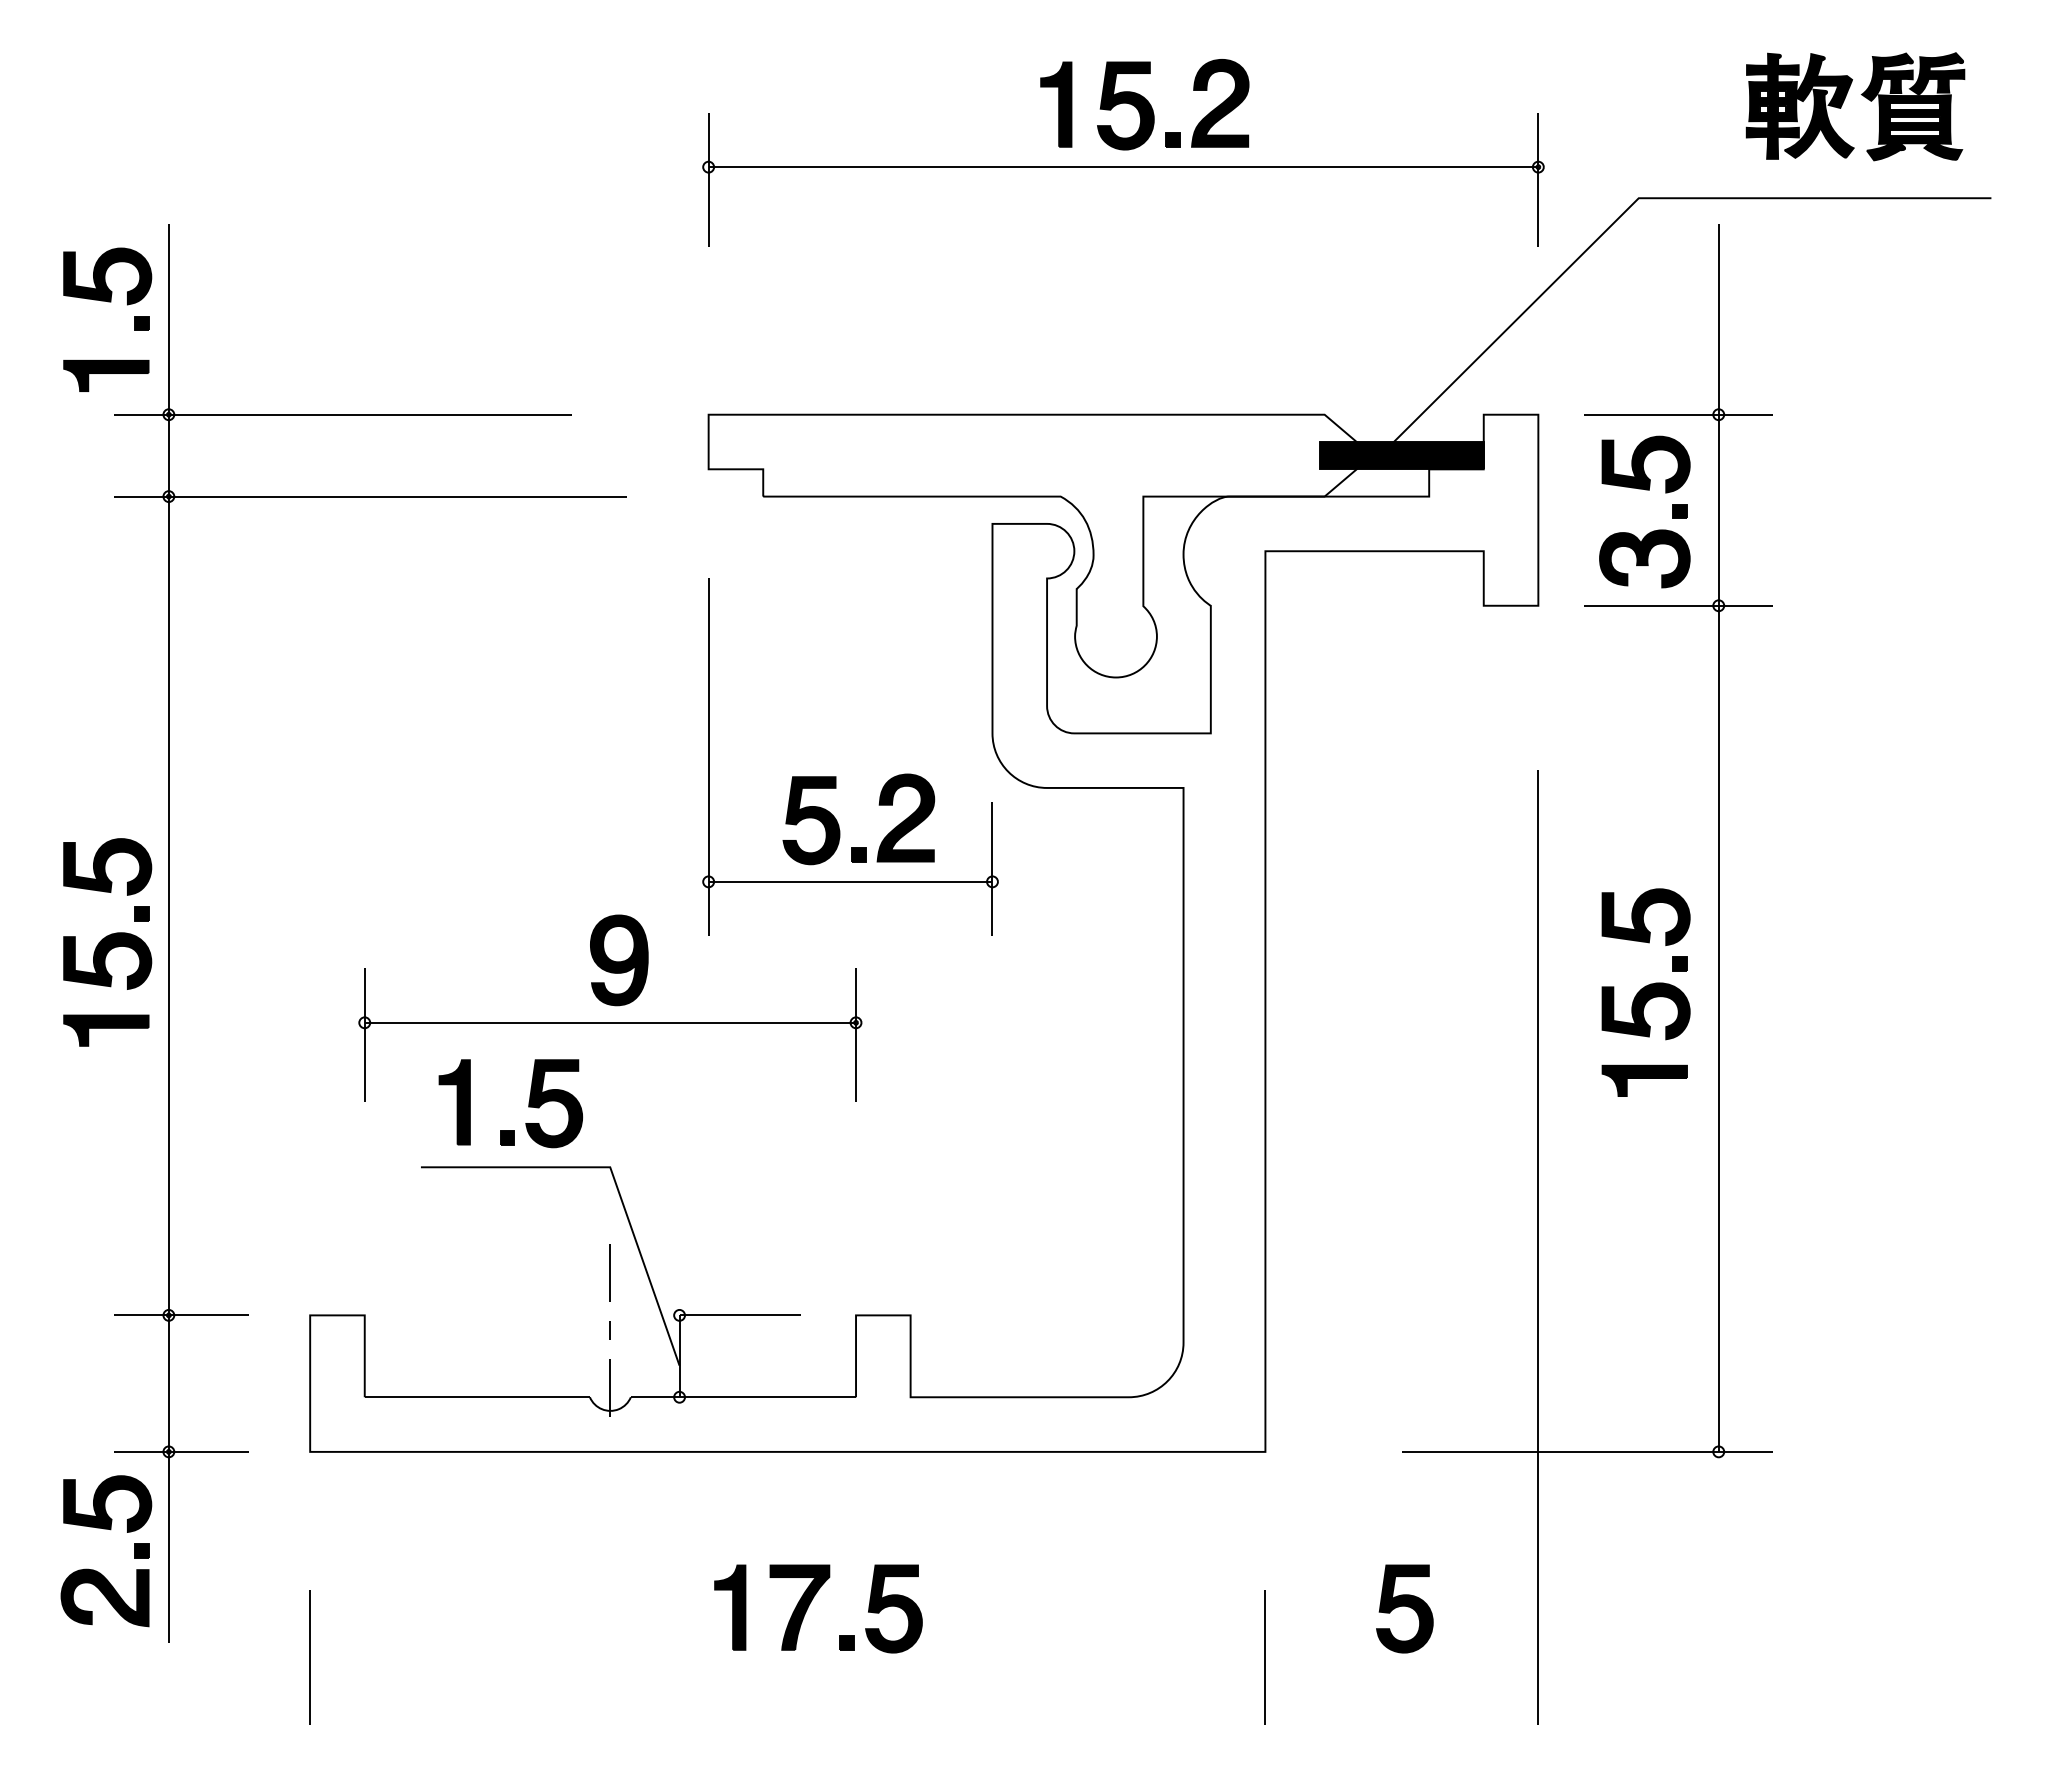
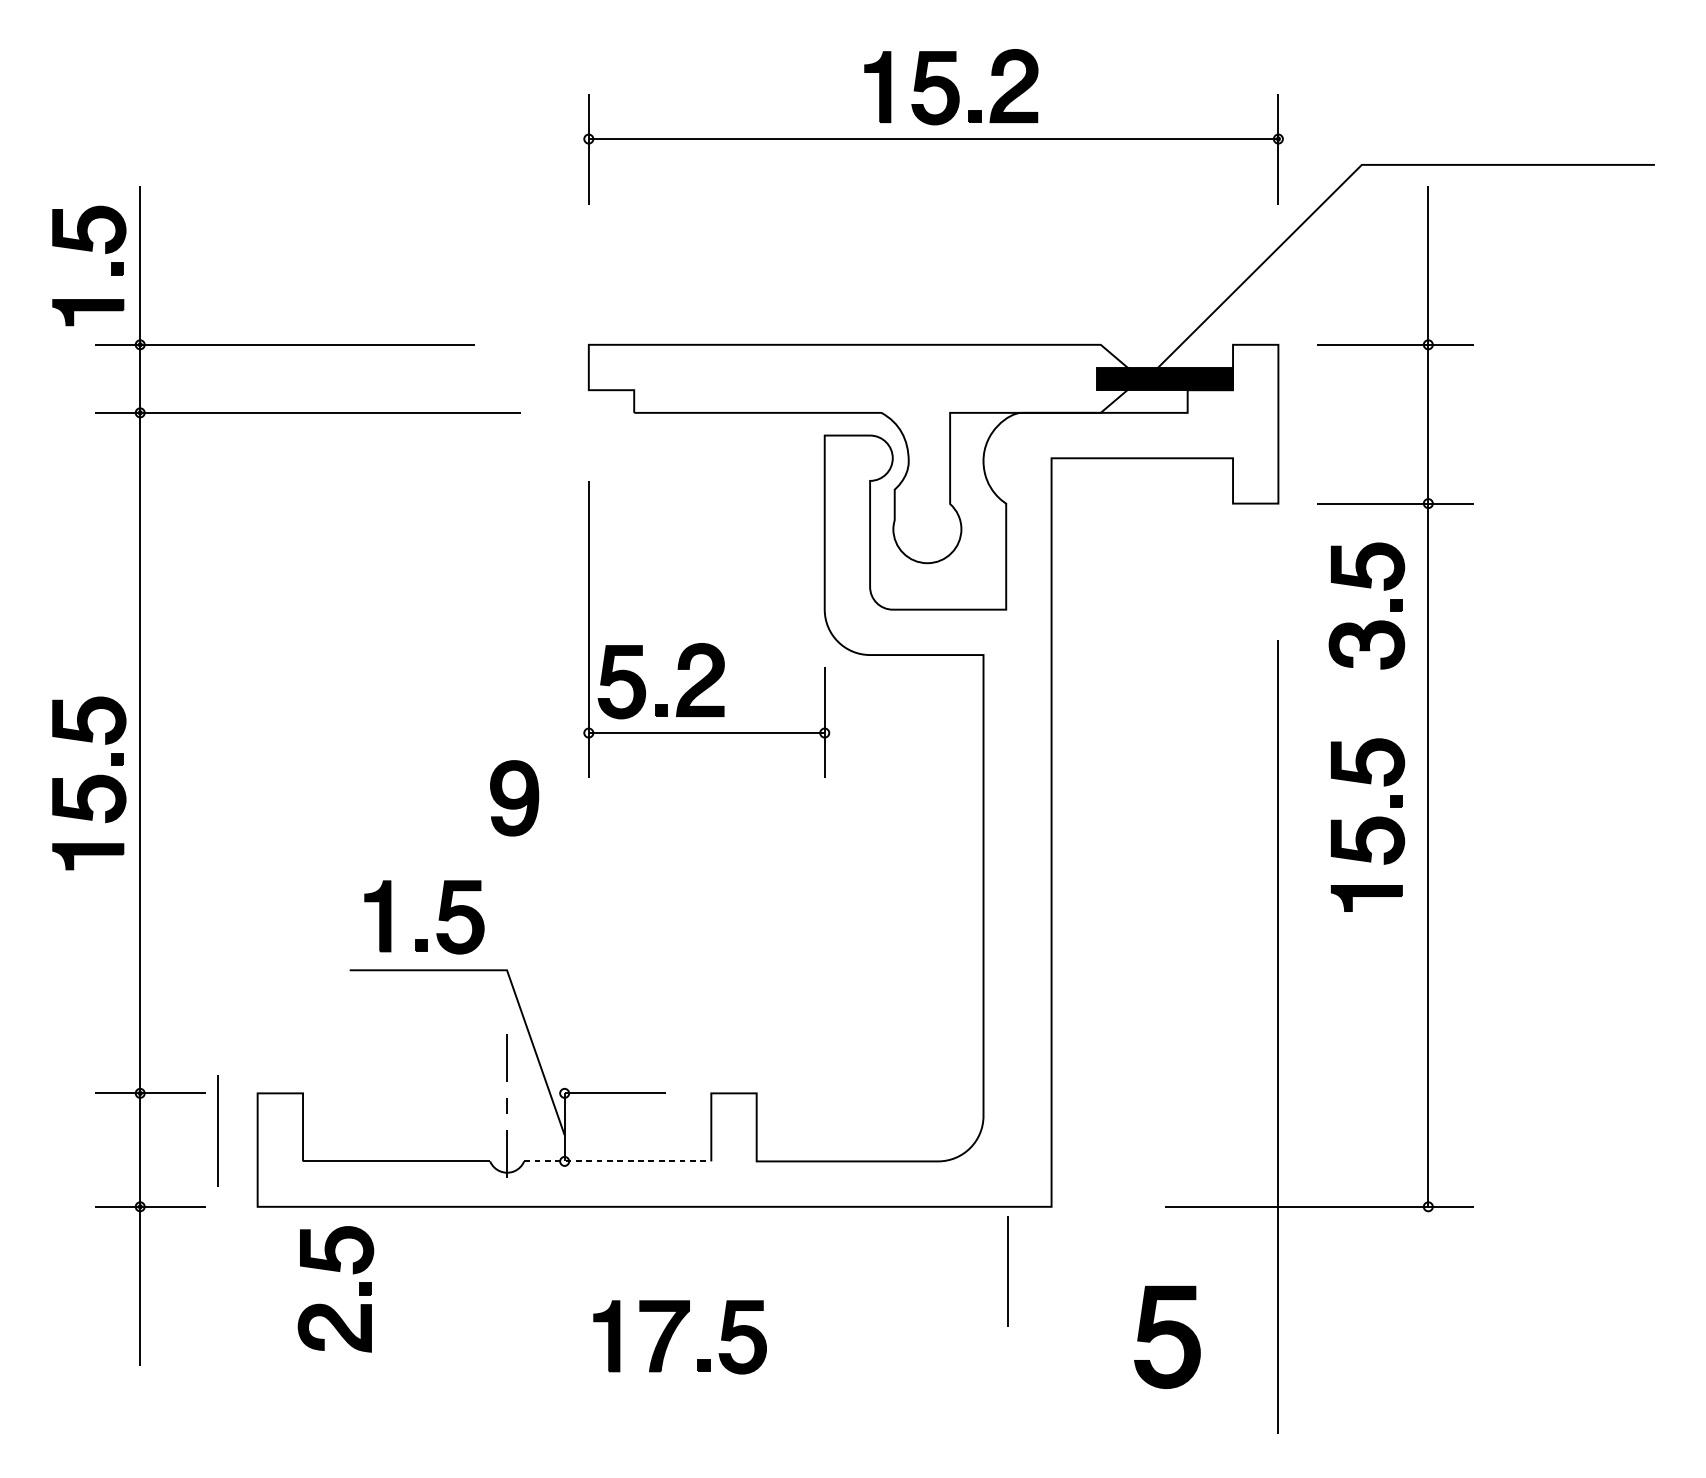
part: (1844, 101) -> (1532, 84), removed
part: (1645, 490) -> (1367, 588), moved
part: (839, 825) -> (645, 686), moved
part: (610, 1023) -> (507, 850), removed
line: (743, 1397) -> (617, 1161), solid -> dashed
part: (110, 1530) -> (339, 1272), moved
part: (1404, 1608) -> (1167, 1336), size x1.4
line: (309, 1657) -> (217, 1130), moved
line: (1264, 1657) -> (1007, 1271), moved

